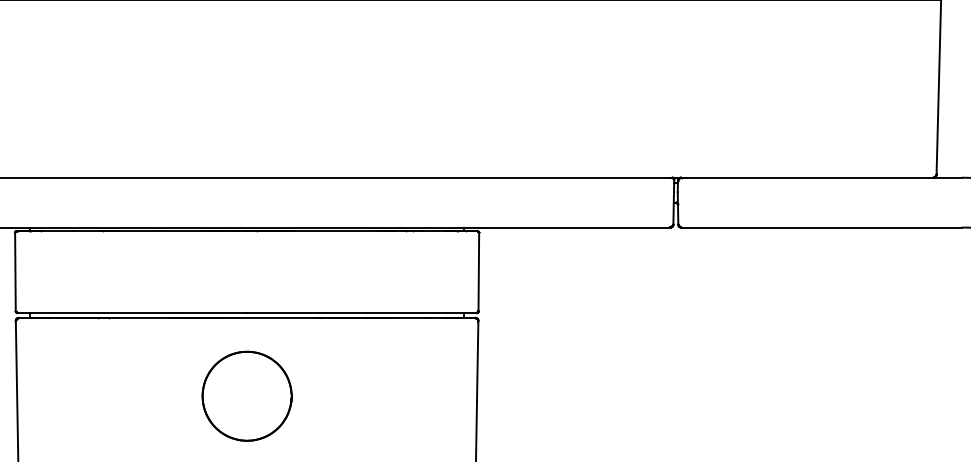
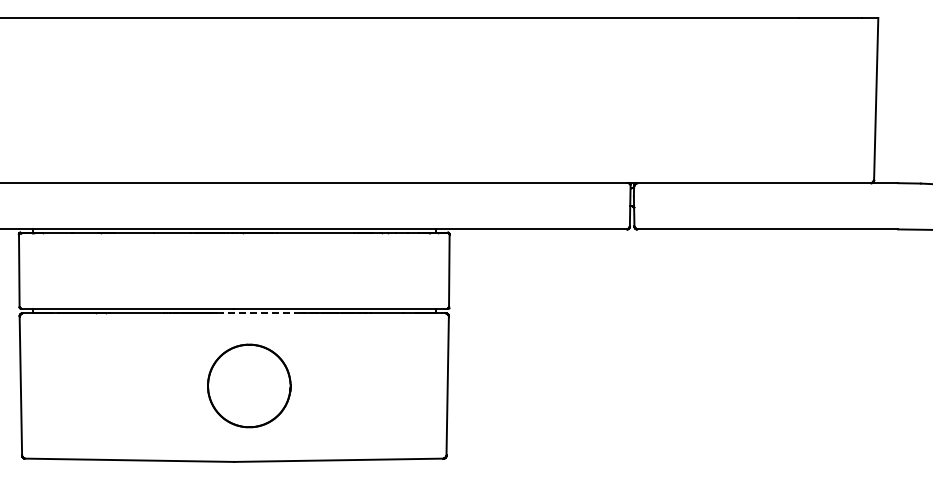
line: (276, 318) -> (261, 313), solid -> dashed
part: (247, 395) -> (249, 385), moved

